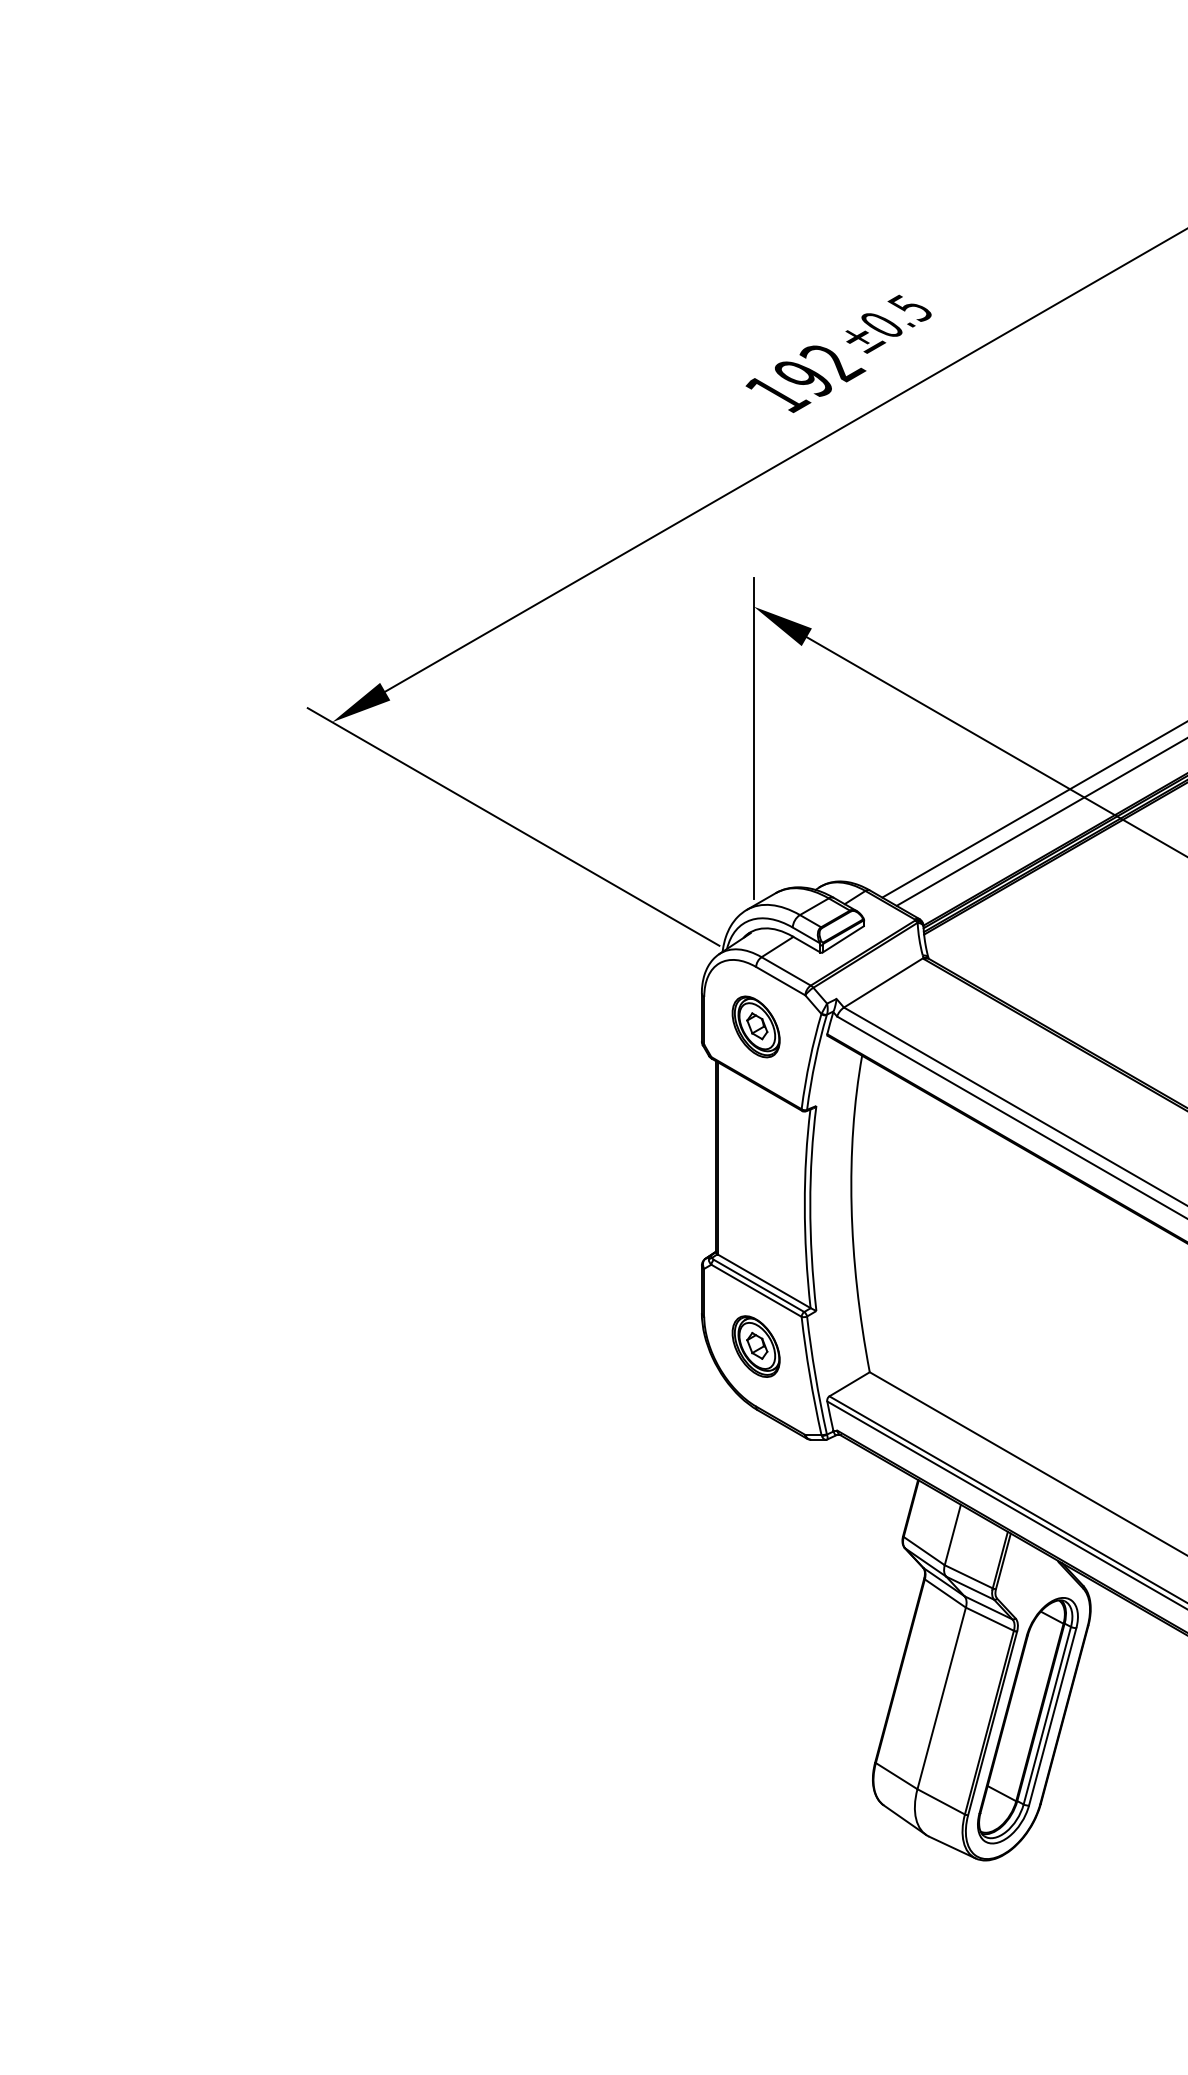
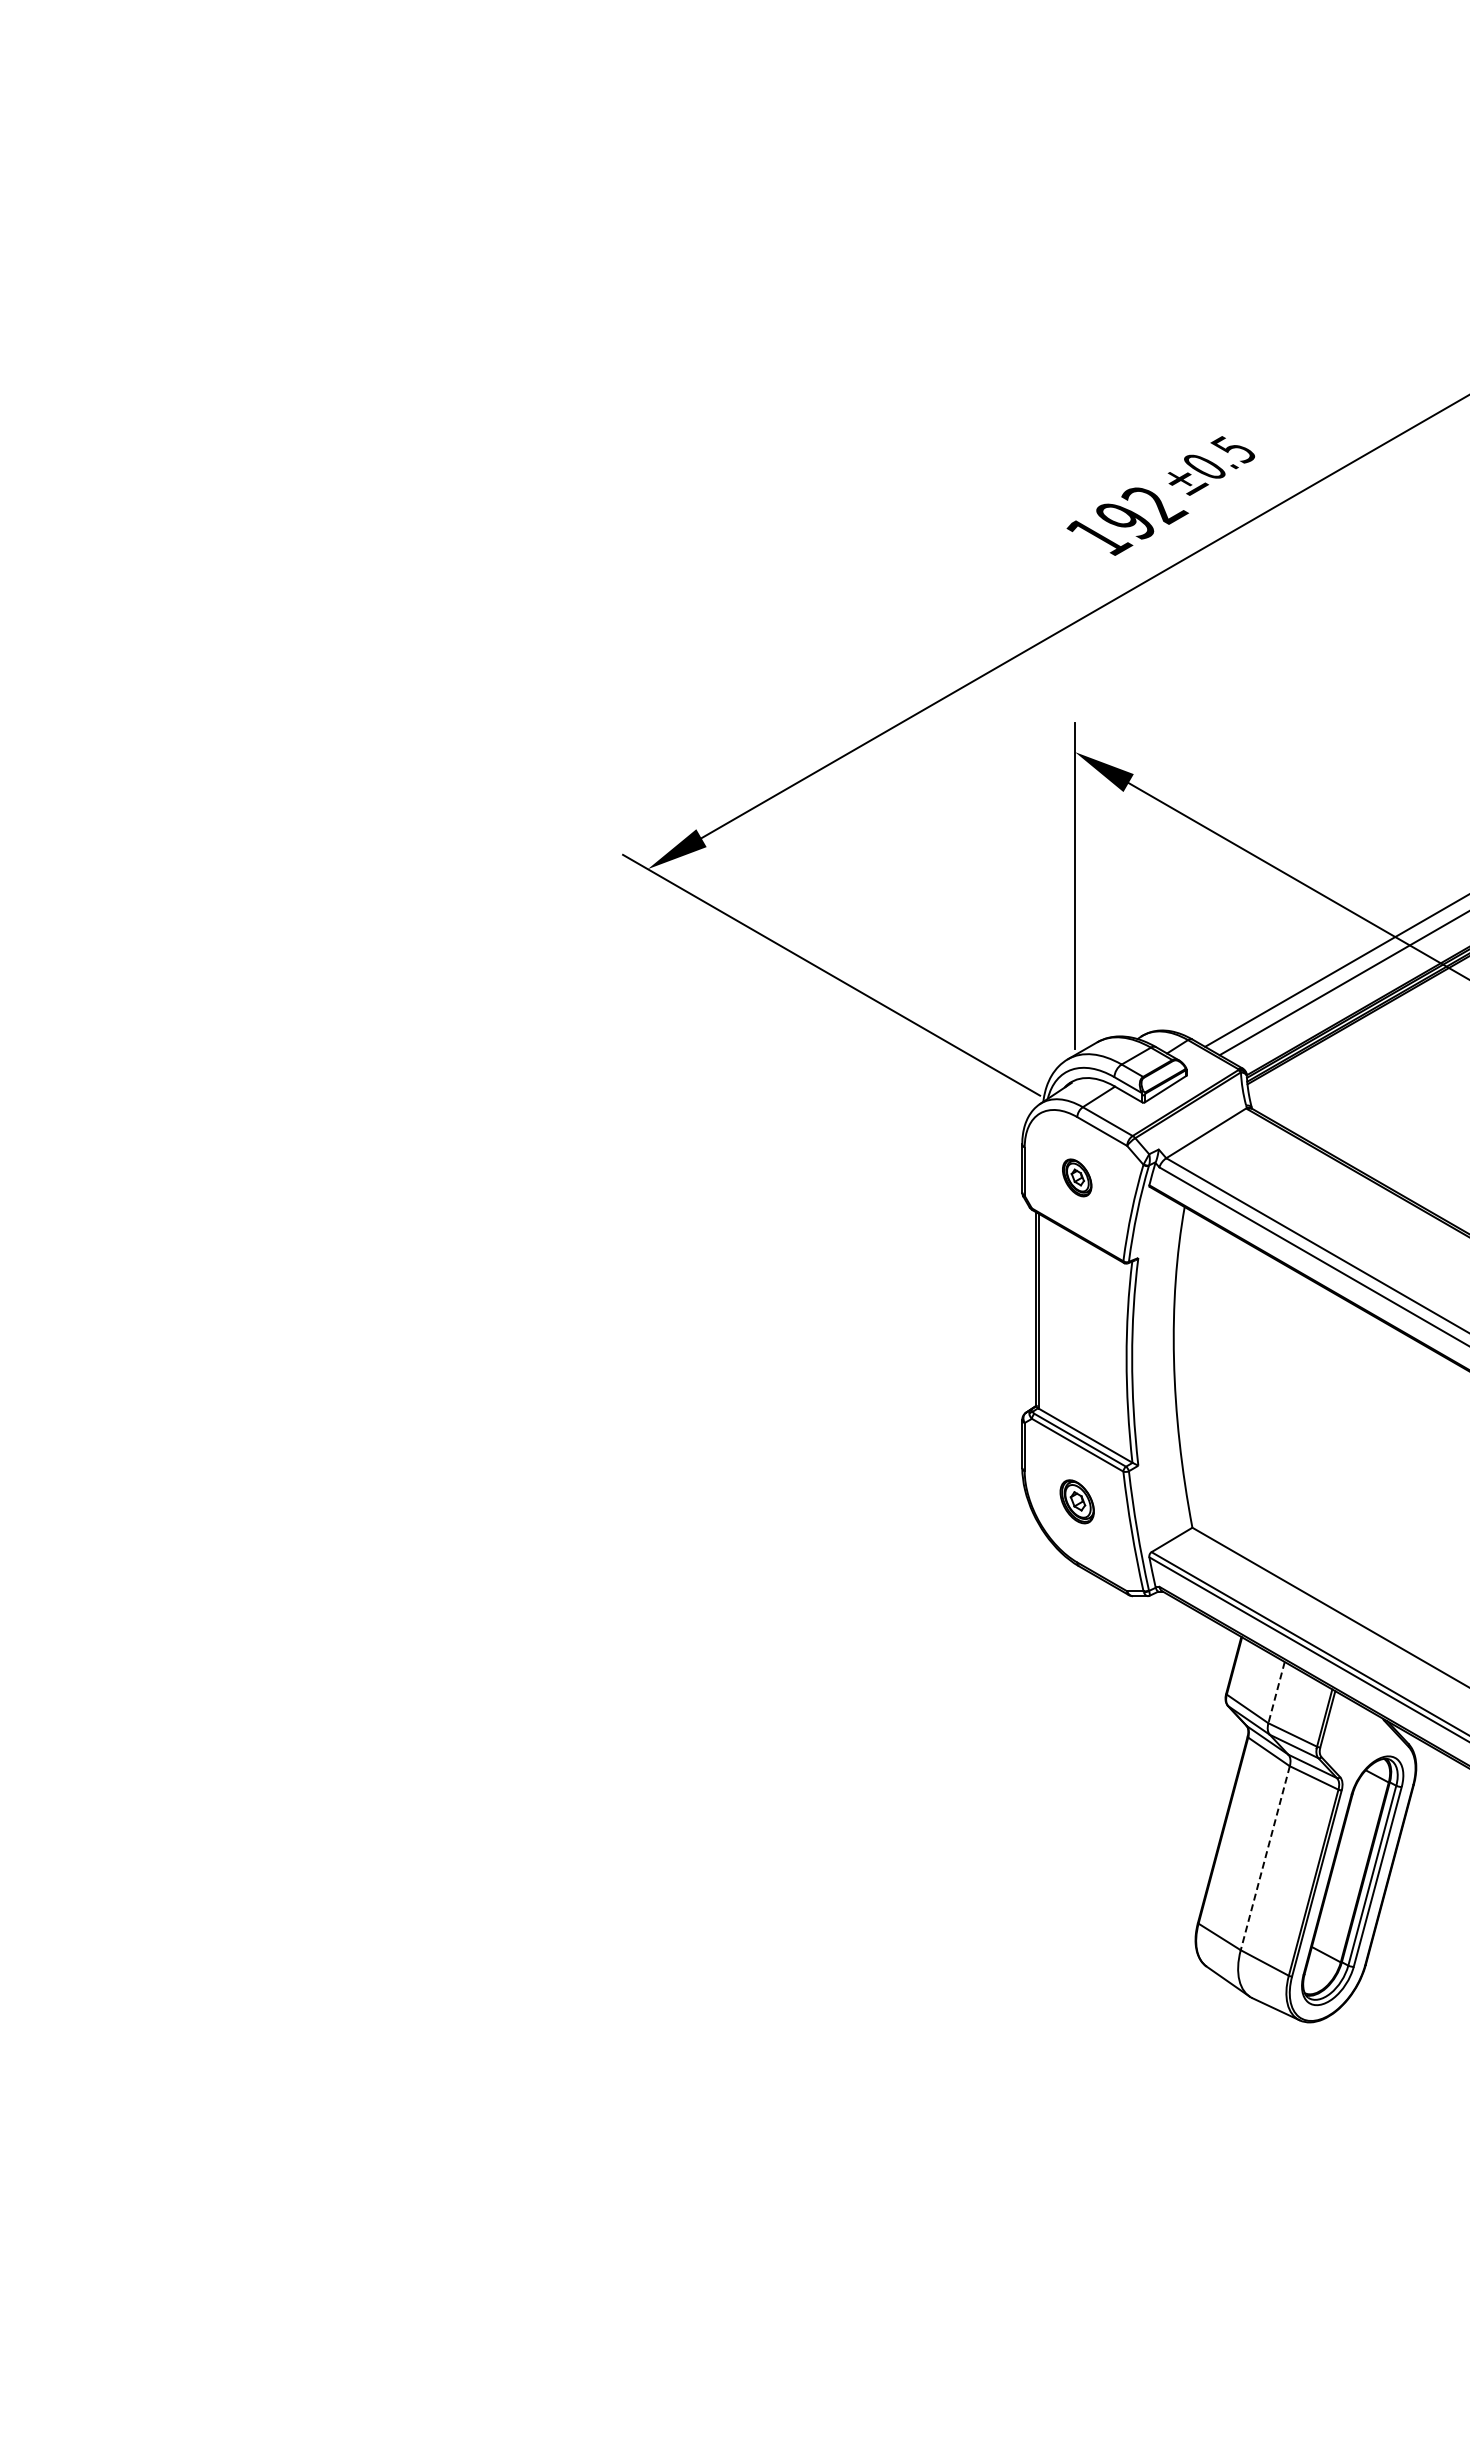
part: (755, 1026) -> (1076, 1177), size x0.6
part: (755, 1346) -> (1076, 1501), size x0.7
line: (952, 1534) -> (1276, 1692), solid -> dashed
line: (941, 1698) -> (1265, 1858), solid -> dashed

